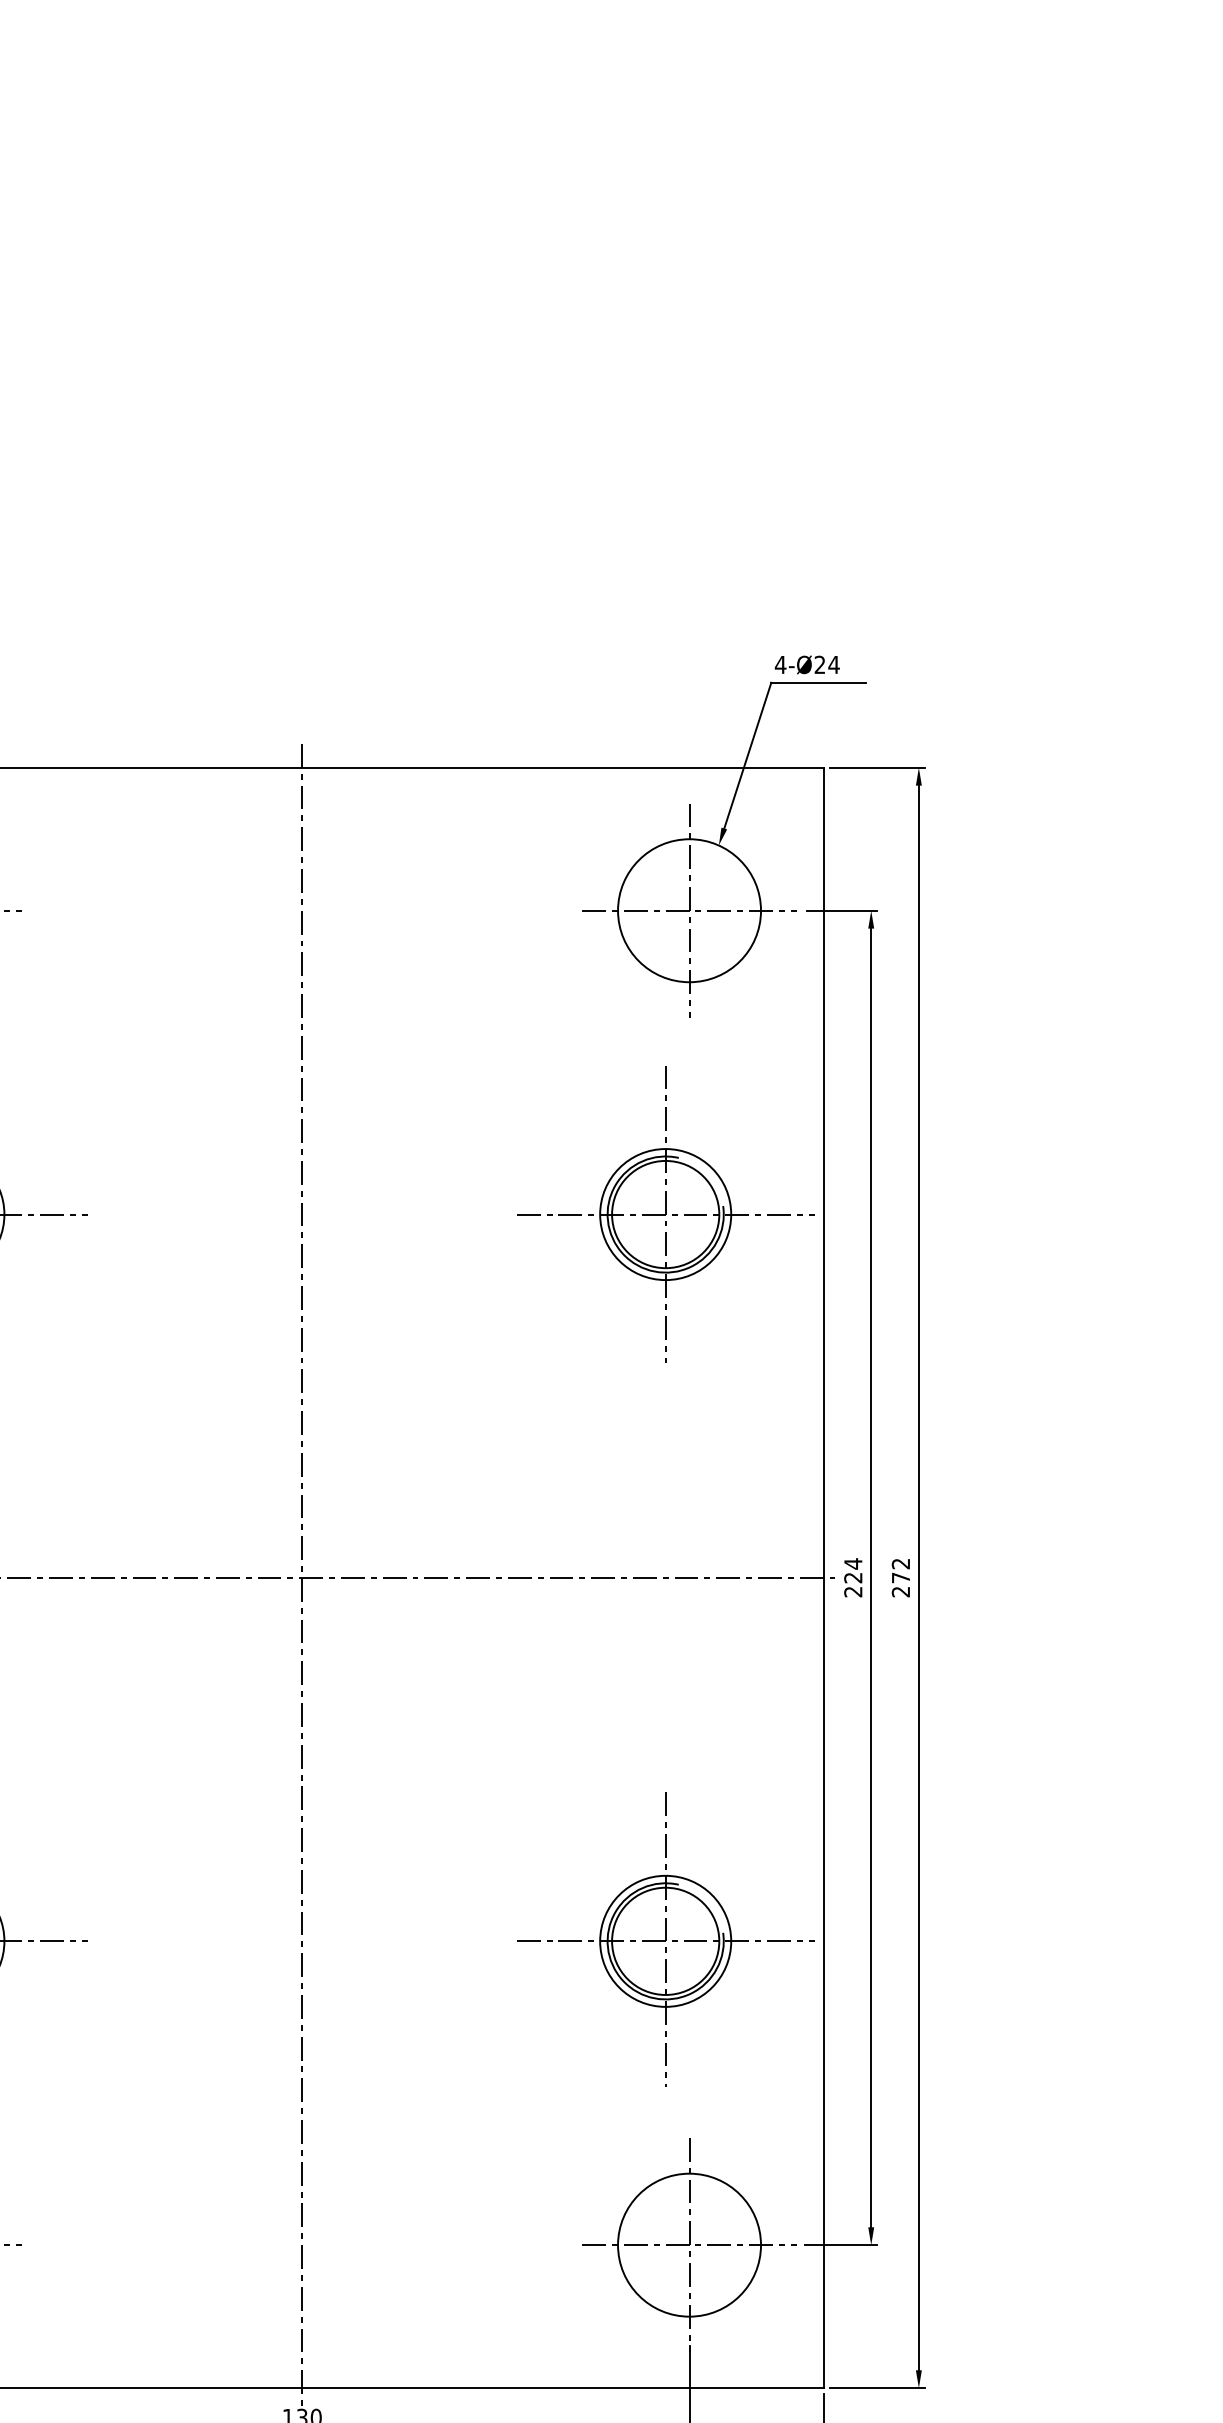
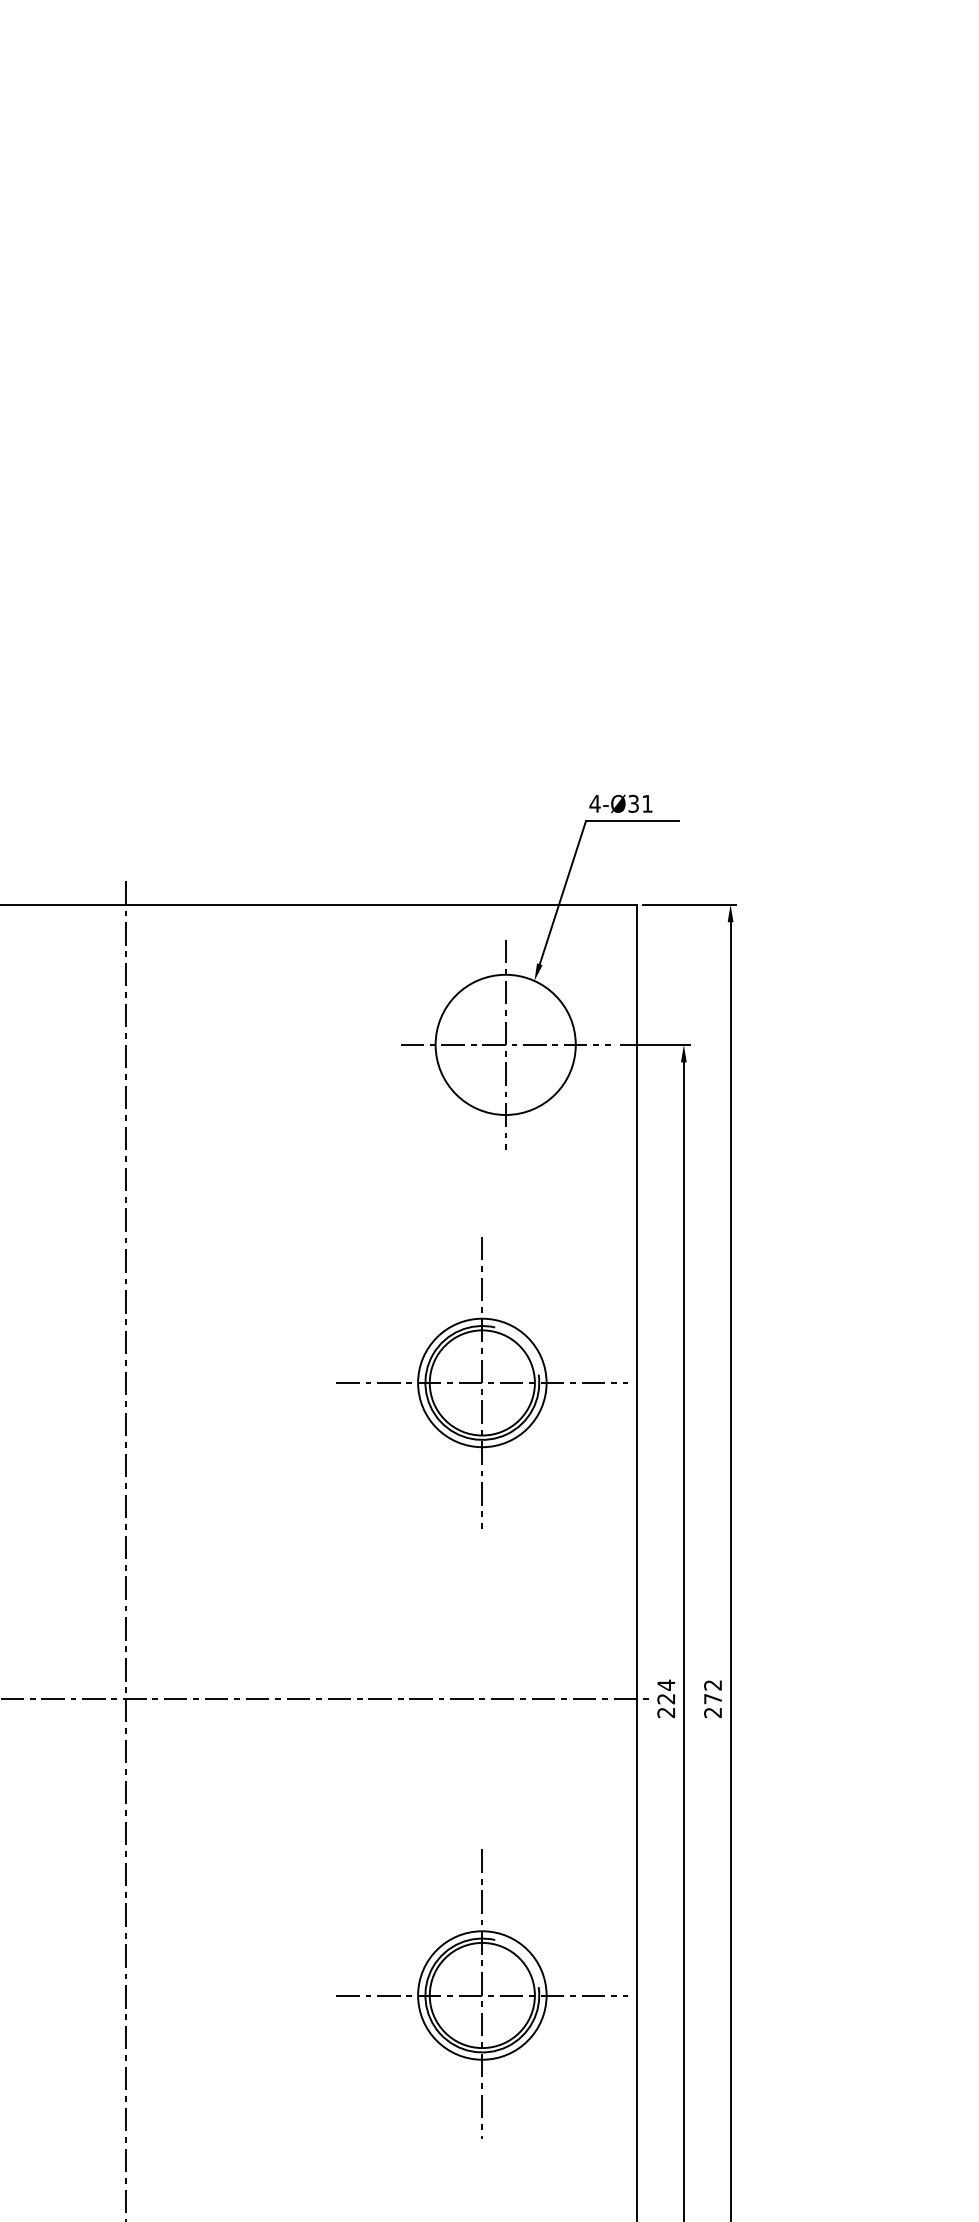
text: (826, 665) -> (640, 804), 4-Ø24 -> 4-Ø31
part: (665, 1214) -> (482, 1382), moved
part: (665, 1939) -> (482, 1993), moved

